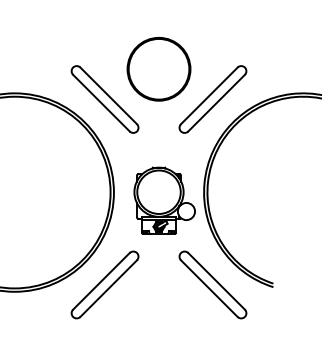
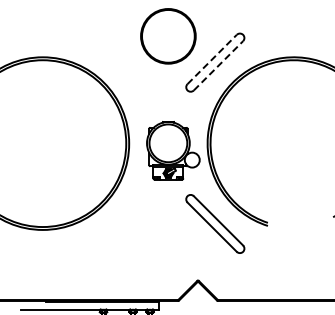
line: (209, 95) -> (212, 59), solid -> dashed
part: (105, 99) -> (121, 62), removed
line: (216, 102) -> (218, 65), solid -> dashed
part: (105, 284) -> (121, 223), removed

